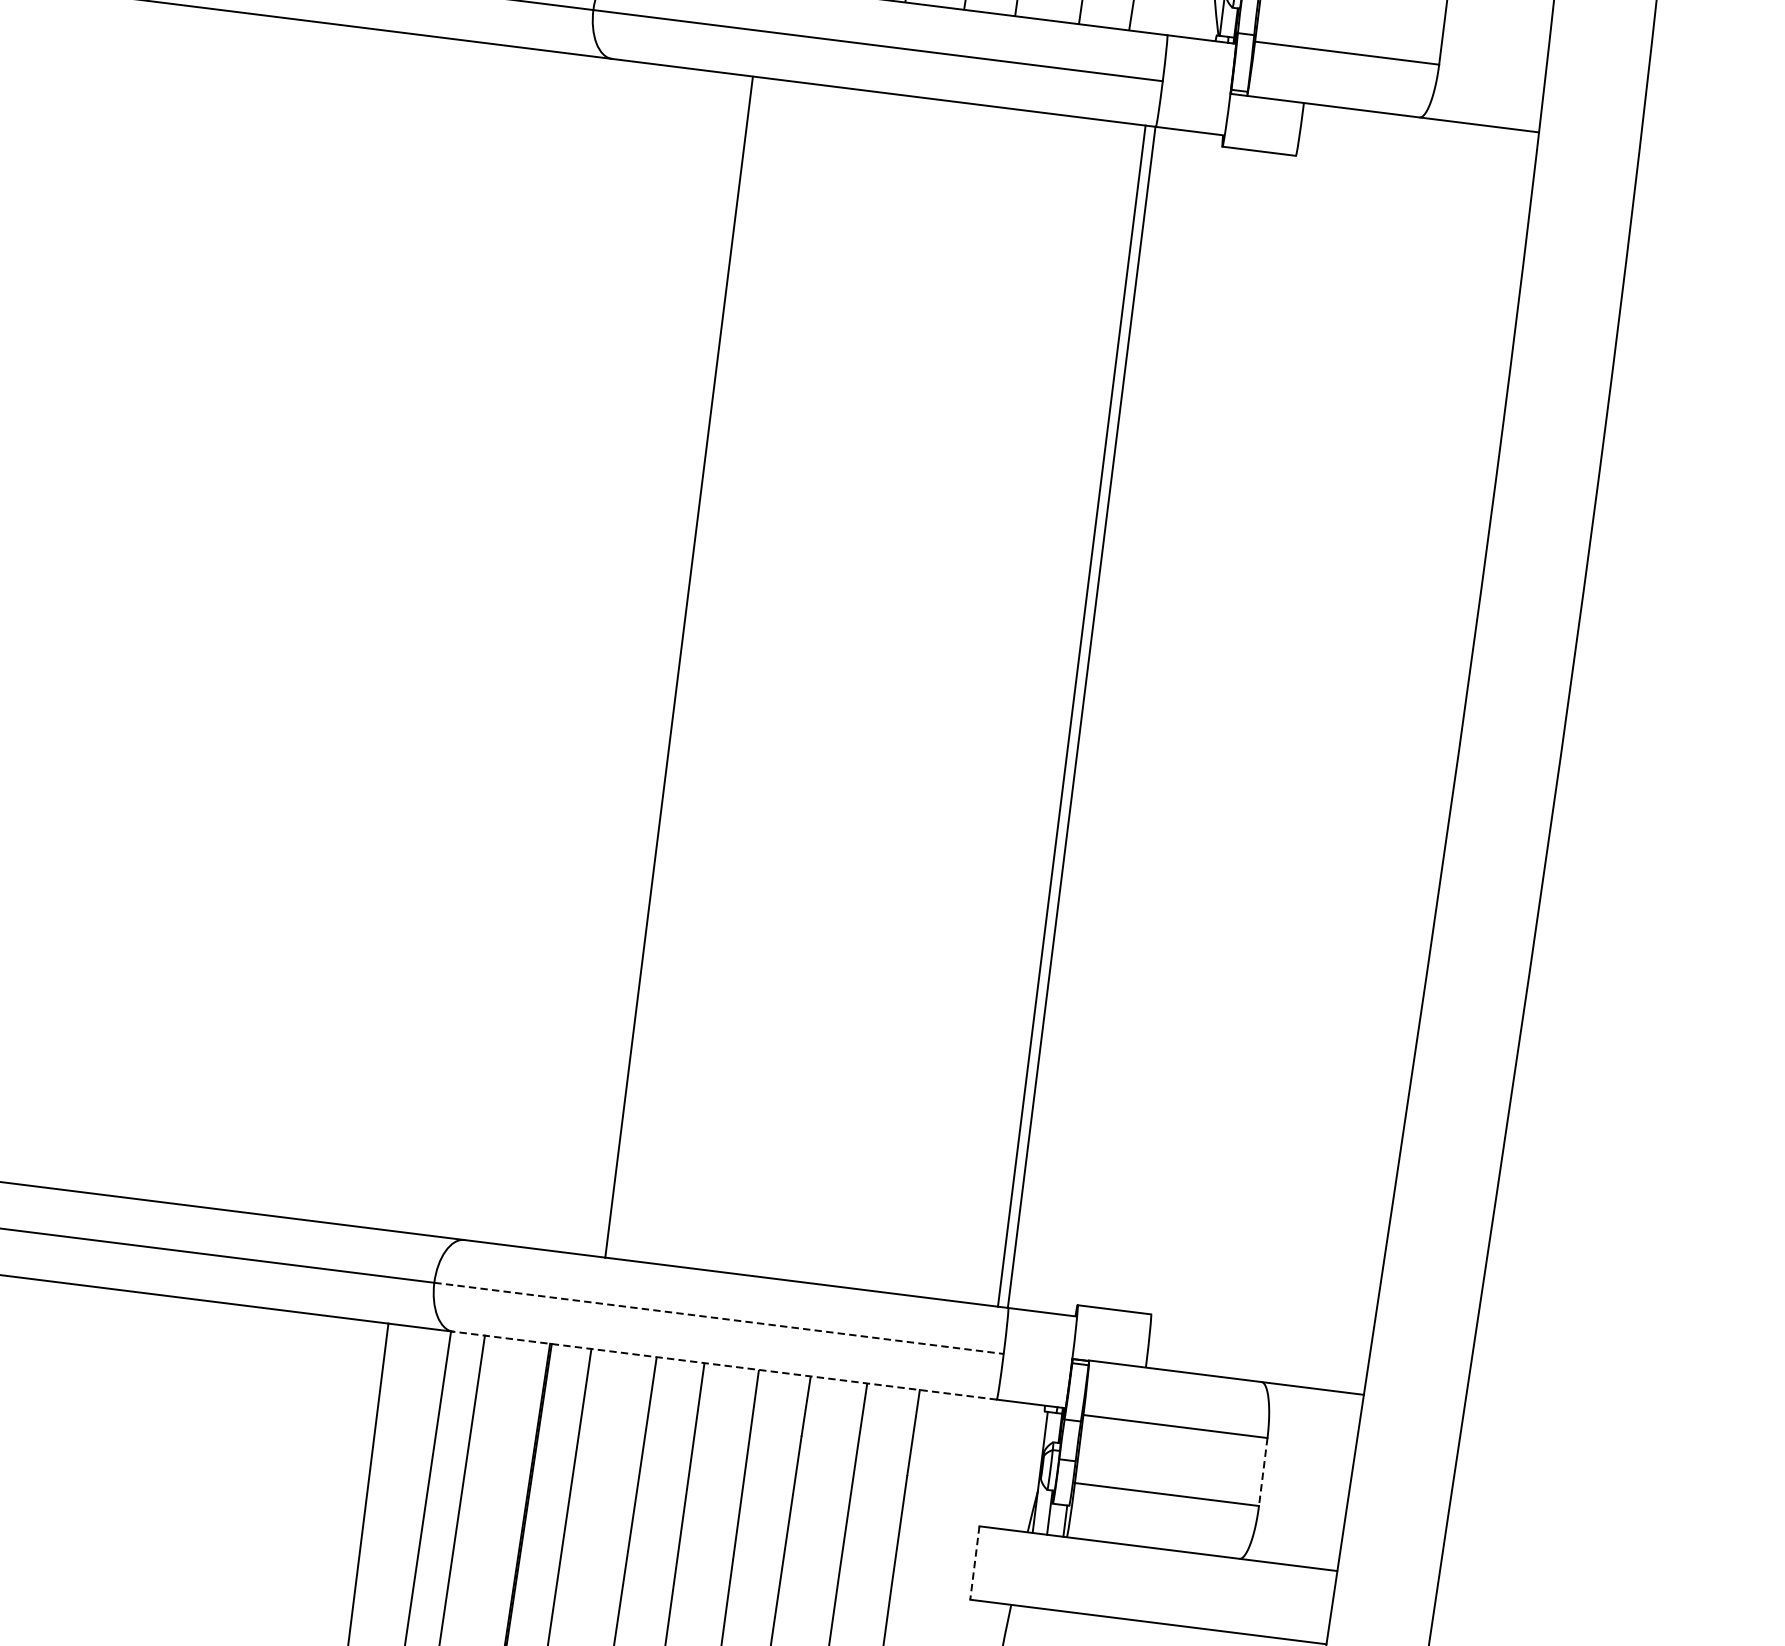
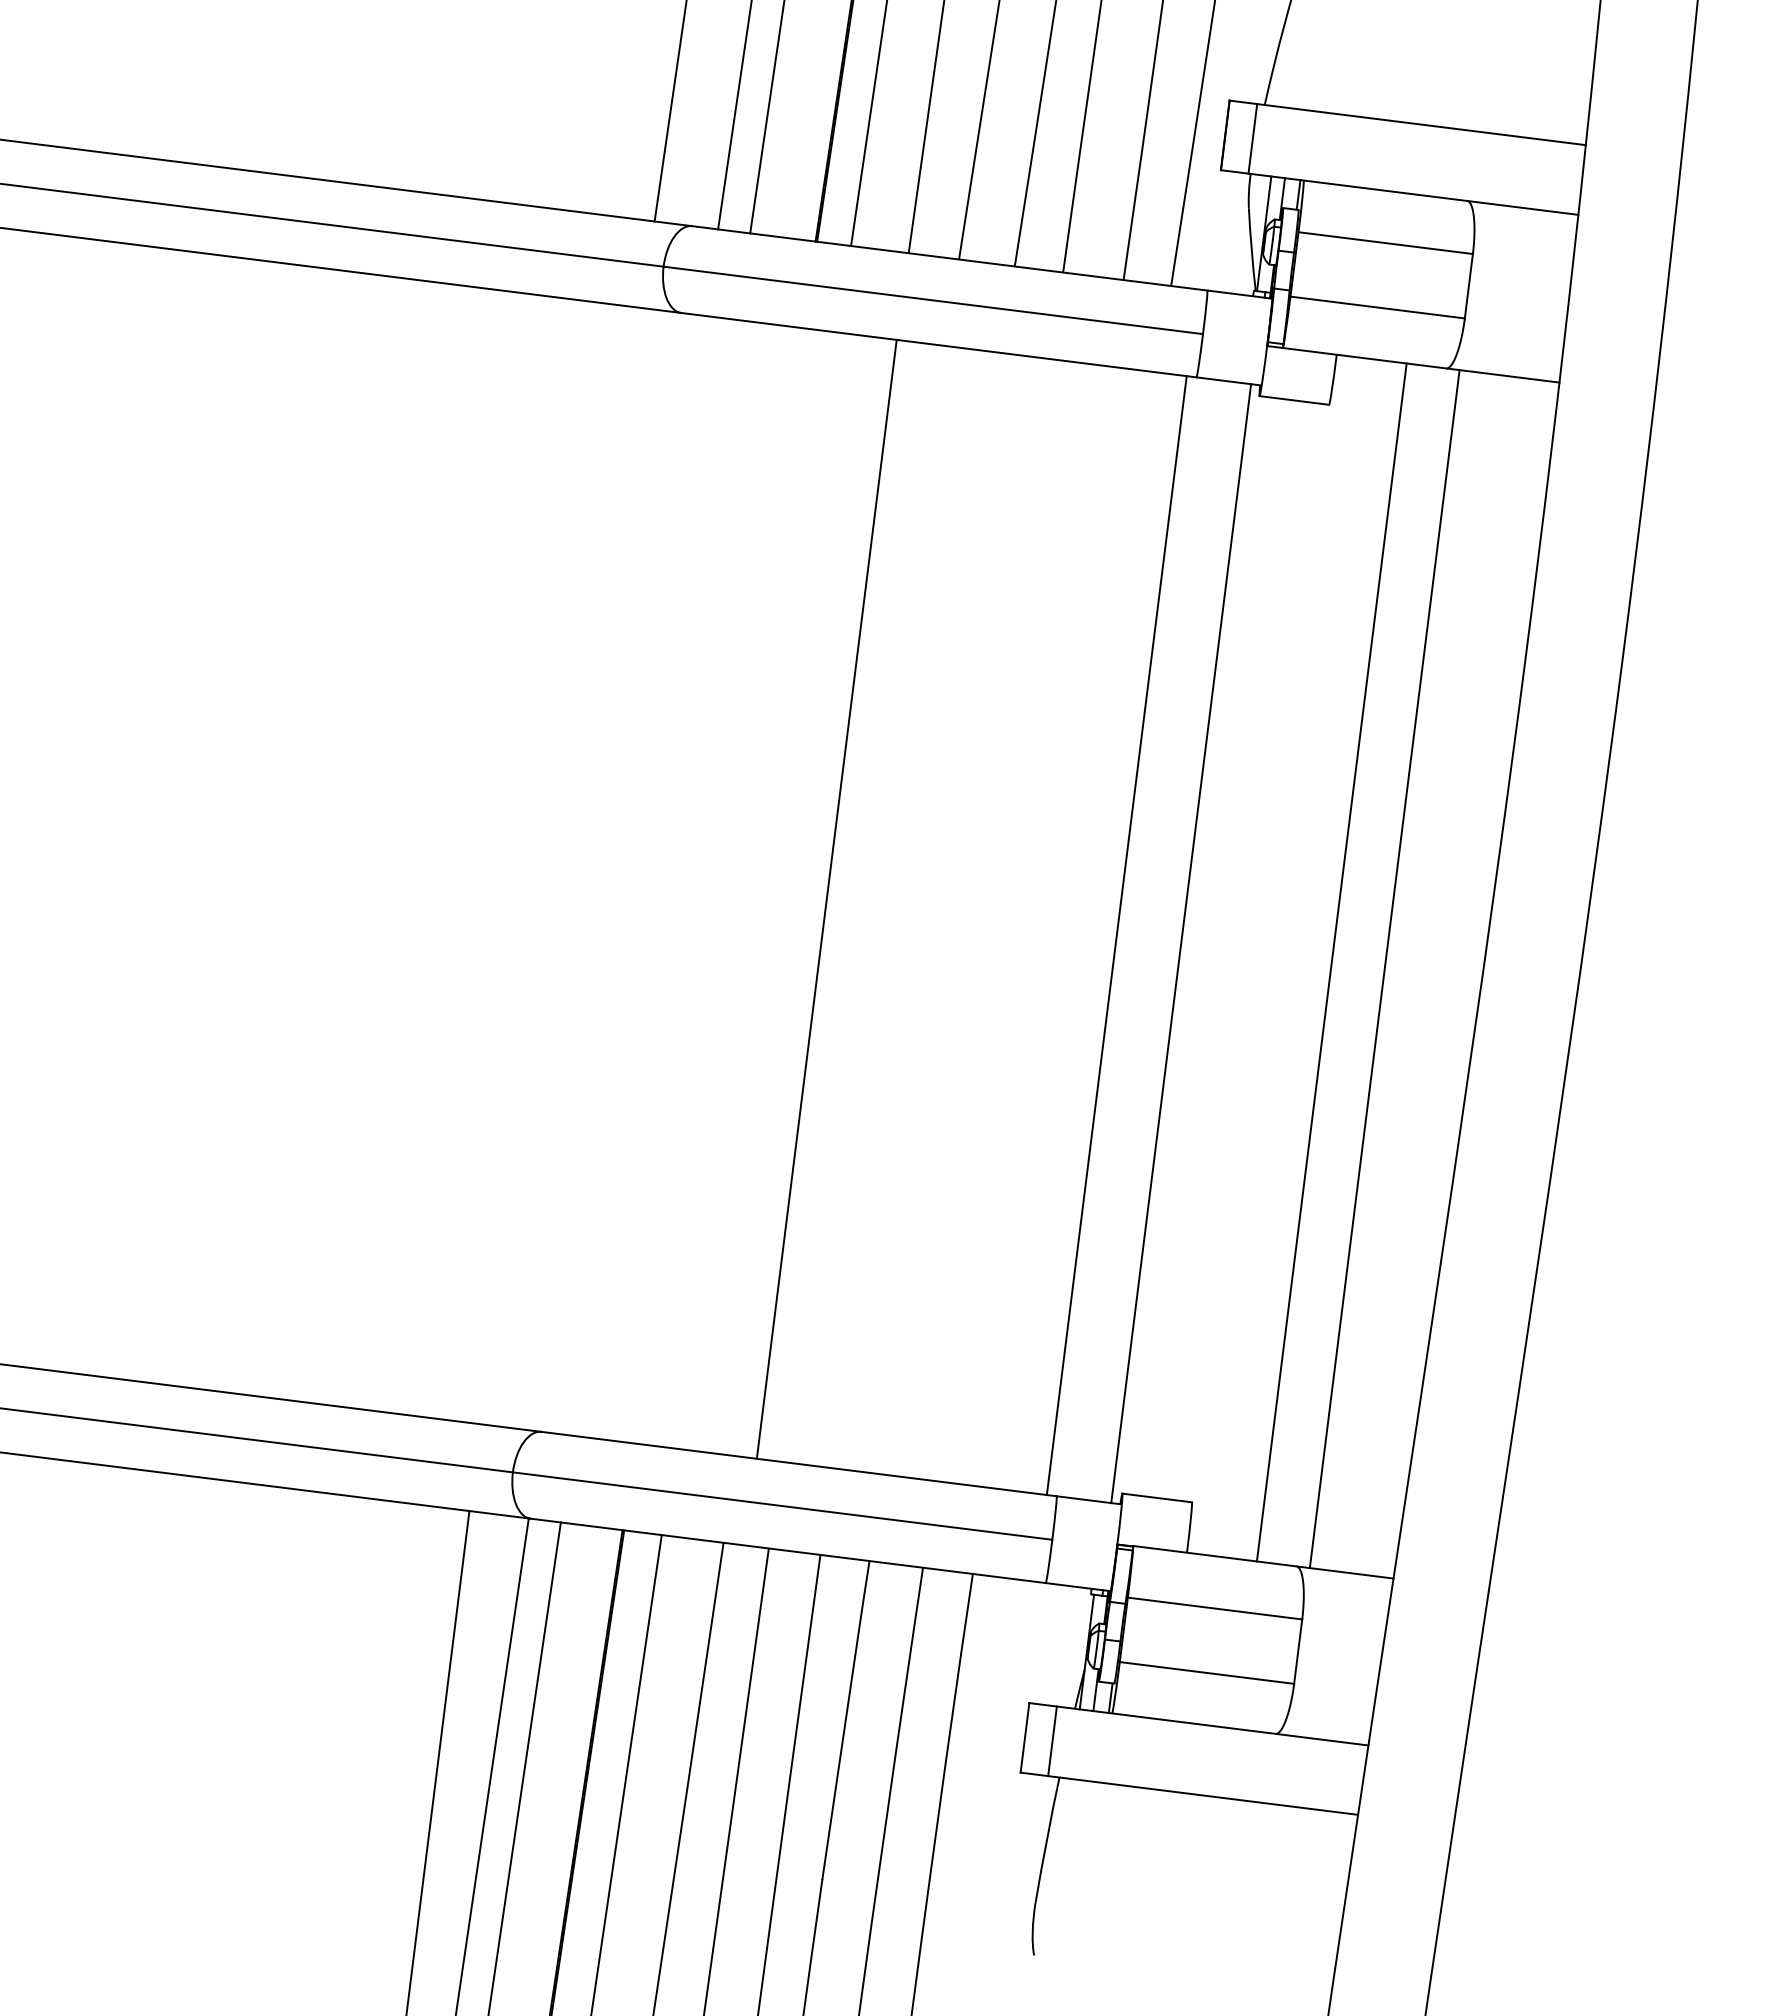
line: (678, 666) -> (826, 898), moved
line: (1082, 717) -> (1181, 943), moved
line: (1298, 744) -> (1331, 962), added
line: (1354, 751) -> (1384, 969), added
line: (718, 1318) -> (782, 1506), dashed -> solid
line: (725, 1365) -> (788, 1550), dashed -> solid
line: (1263, 1472) -> (1298, 1652), dashed -> solid
line: (974, 1563) -> (1024, 1738), dashed -> solid
line: (1003, 1566) -> (1052, 1741), added

